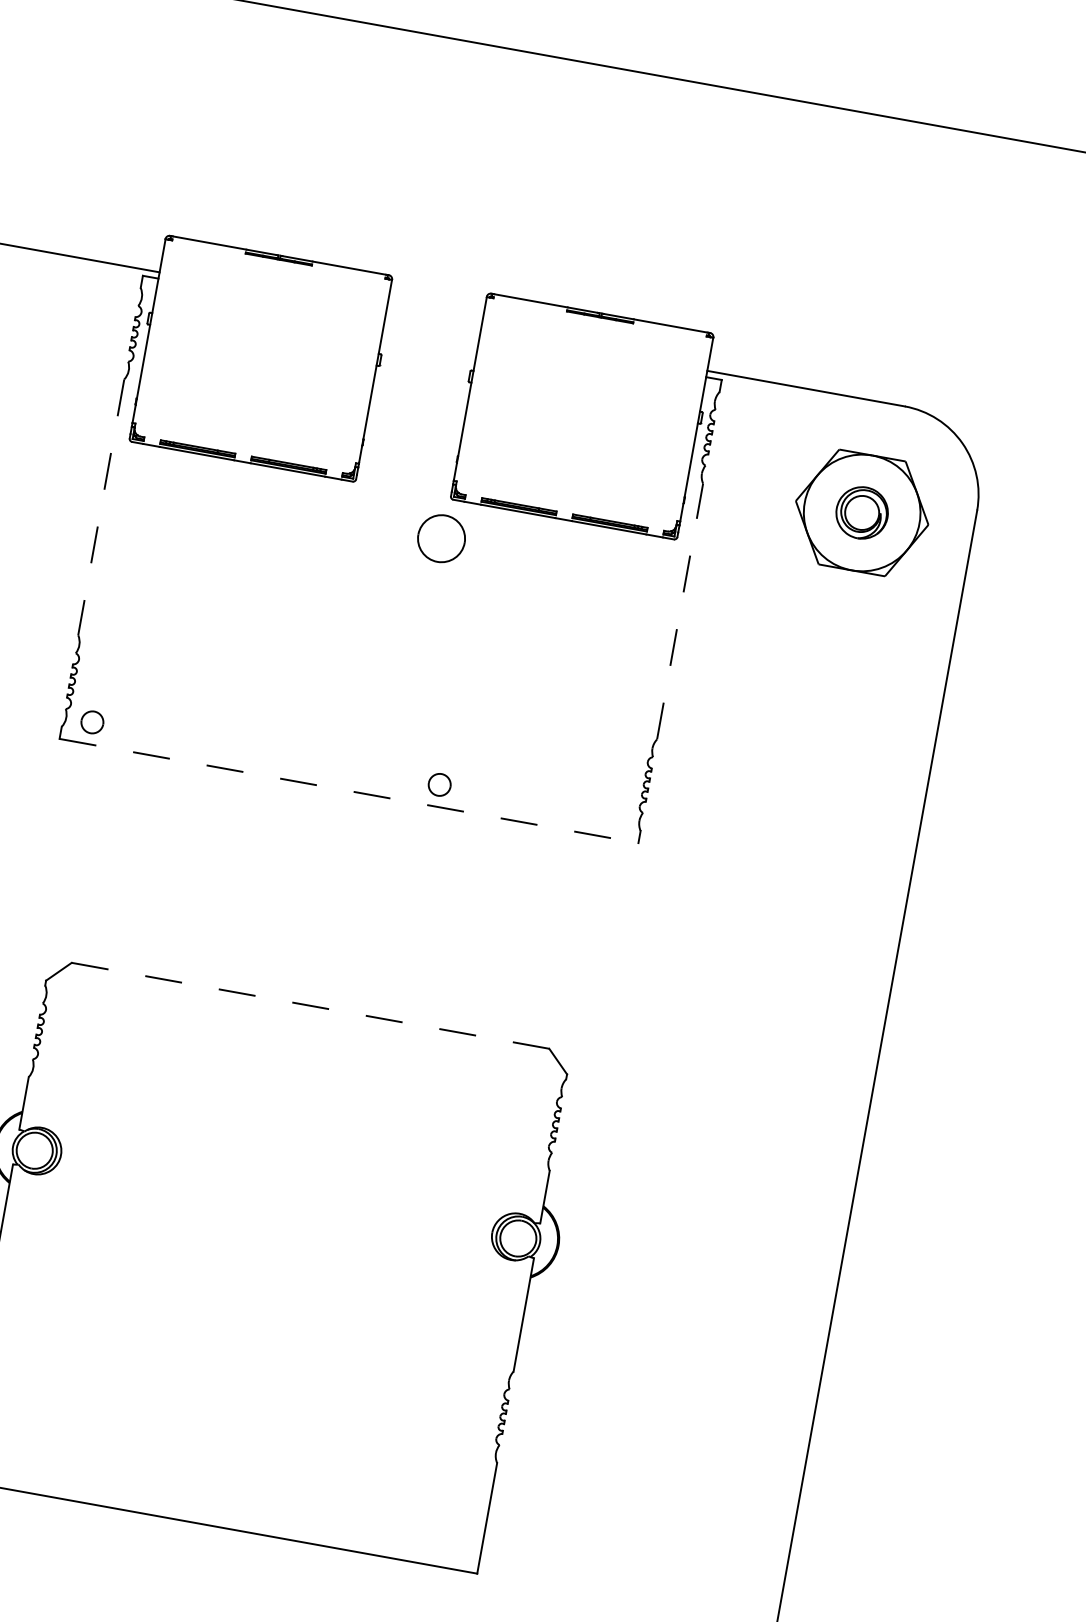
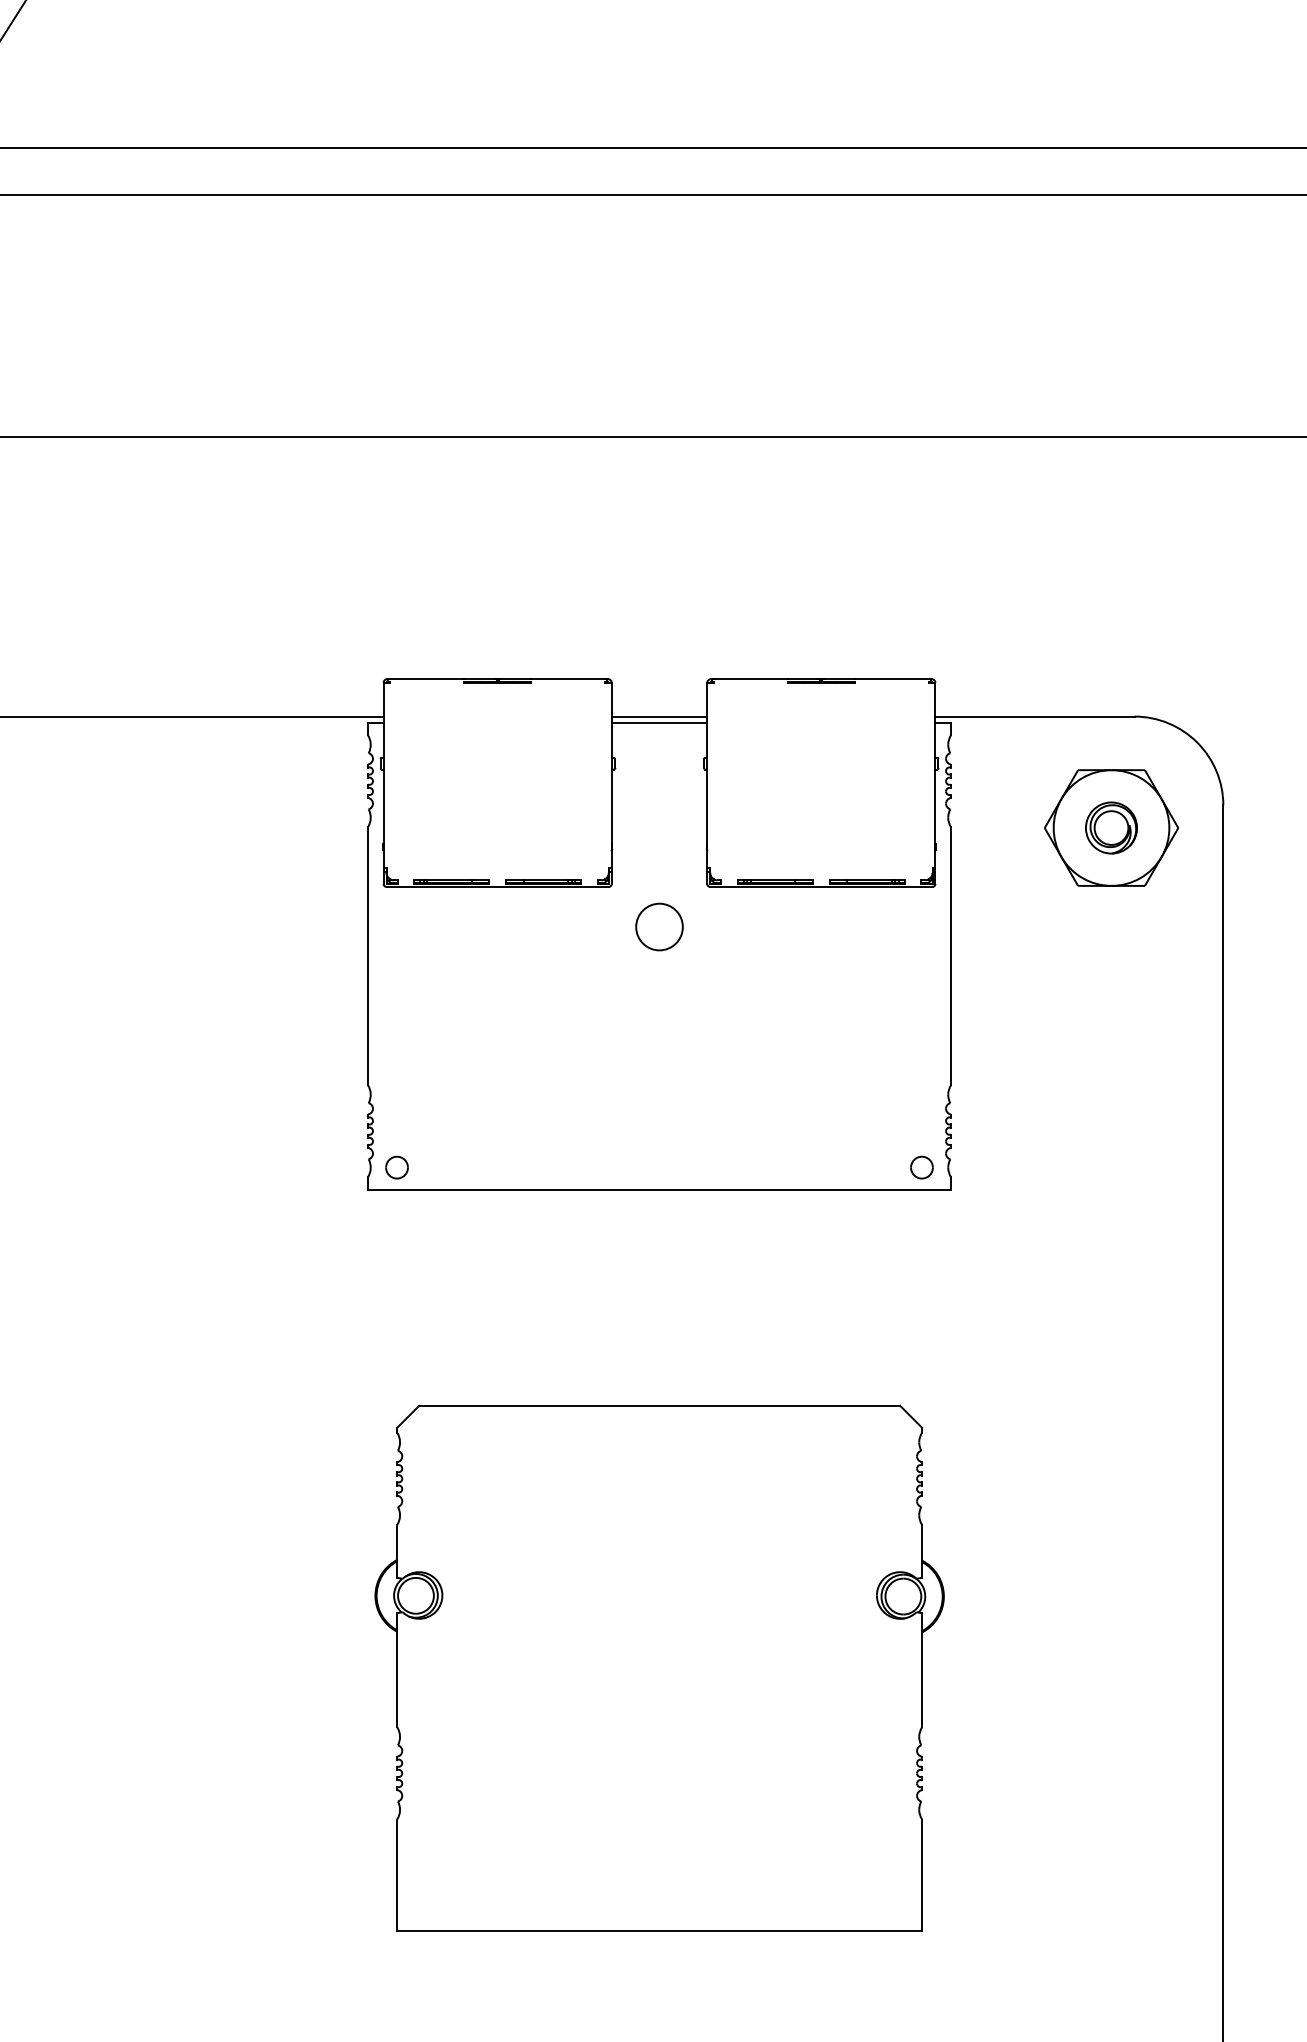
line: (433, 321) -> (659, 716), added
line: (432, 327) -> (659, 722), added
line: (100, 507) -> (367, 956), dashed -> solid
part: (441, 538) -> (659, 926), moved
line: (680, 611) -> (951, 956), dashed -> solid
part: (439, 784) -> (921, 1167), moved
line: (349, 790) -> (659, 1189), dashed -> solid
line: (310, 1005) -> (659, 1405), dashed -> solid

